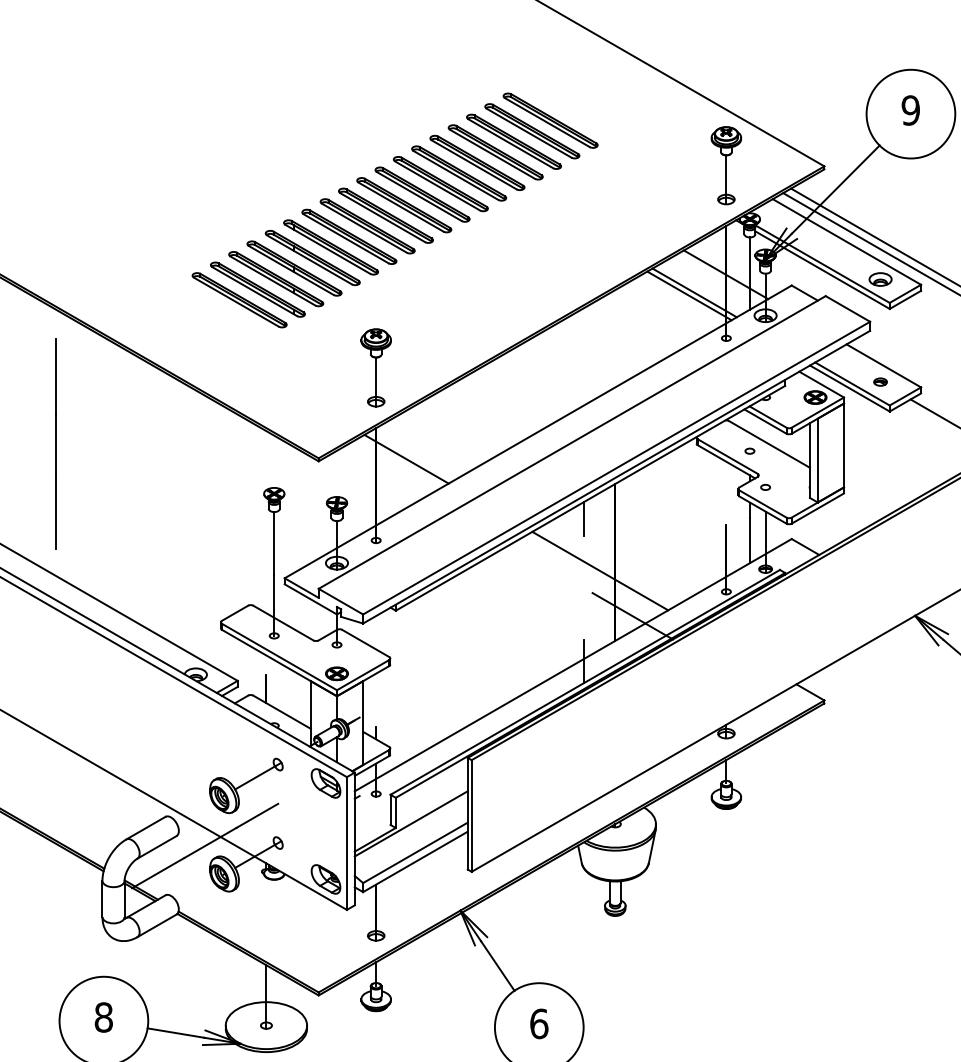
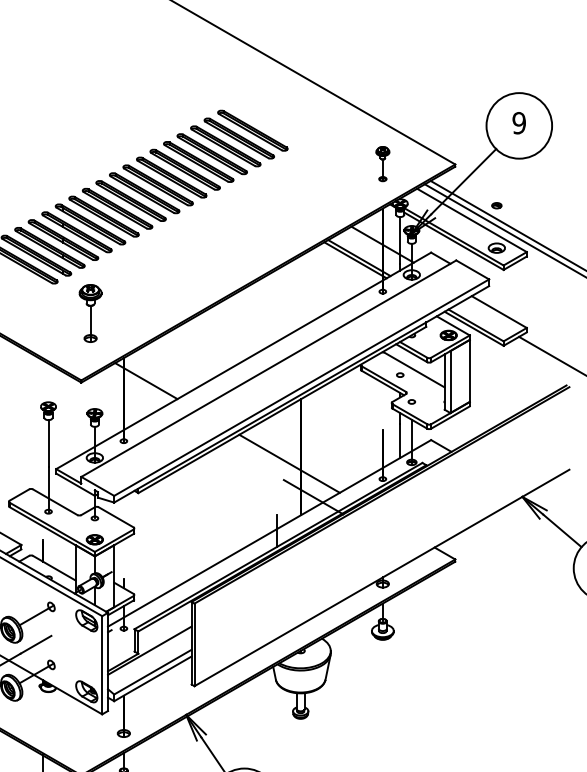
part: (726, 165) -> (382, 163), size x0.6
part: (375, 367) -> (90, 313), moved
part: (880, 381) -> (496, 205), moved
line: (583, 518) -> (277, 424), removed

